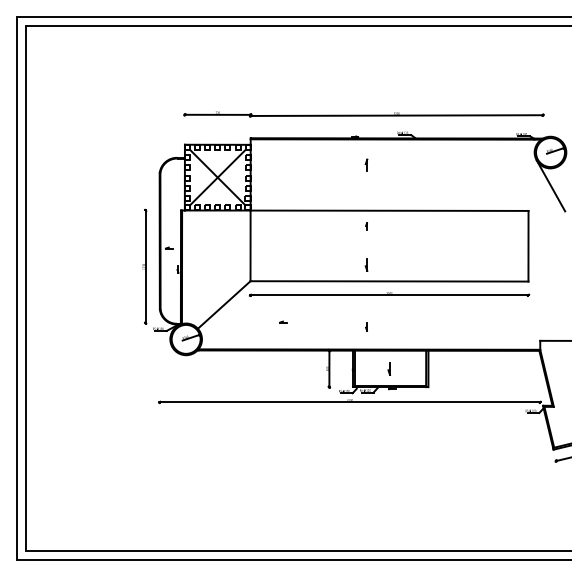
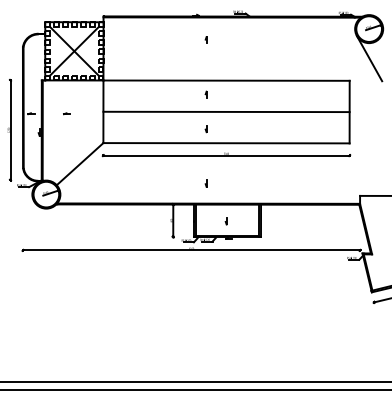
part: (366, 164) -> (206, 39), size x0.62
line: (389, 245) -> (226, 111), added
part: (366, 265) -> (206, 129), size x0.62
part: (283, 321) -> (67, 113), moved
part: (388, 369) -> (225, 221), size x0.62

